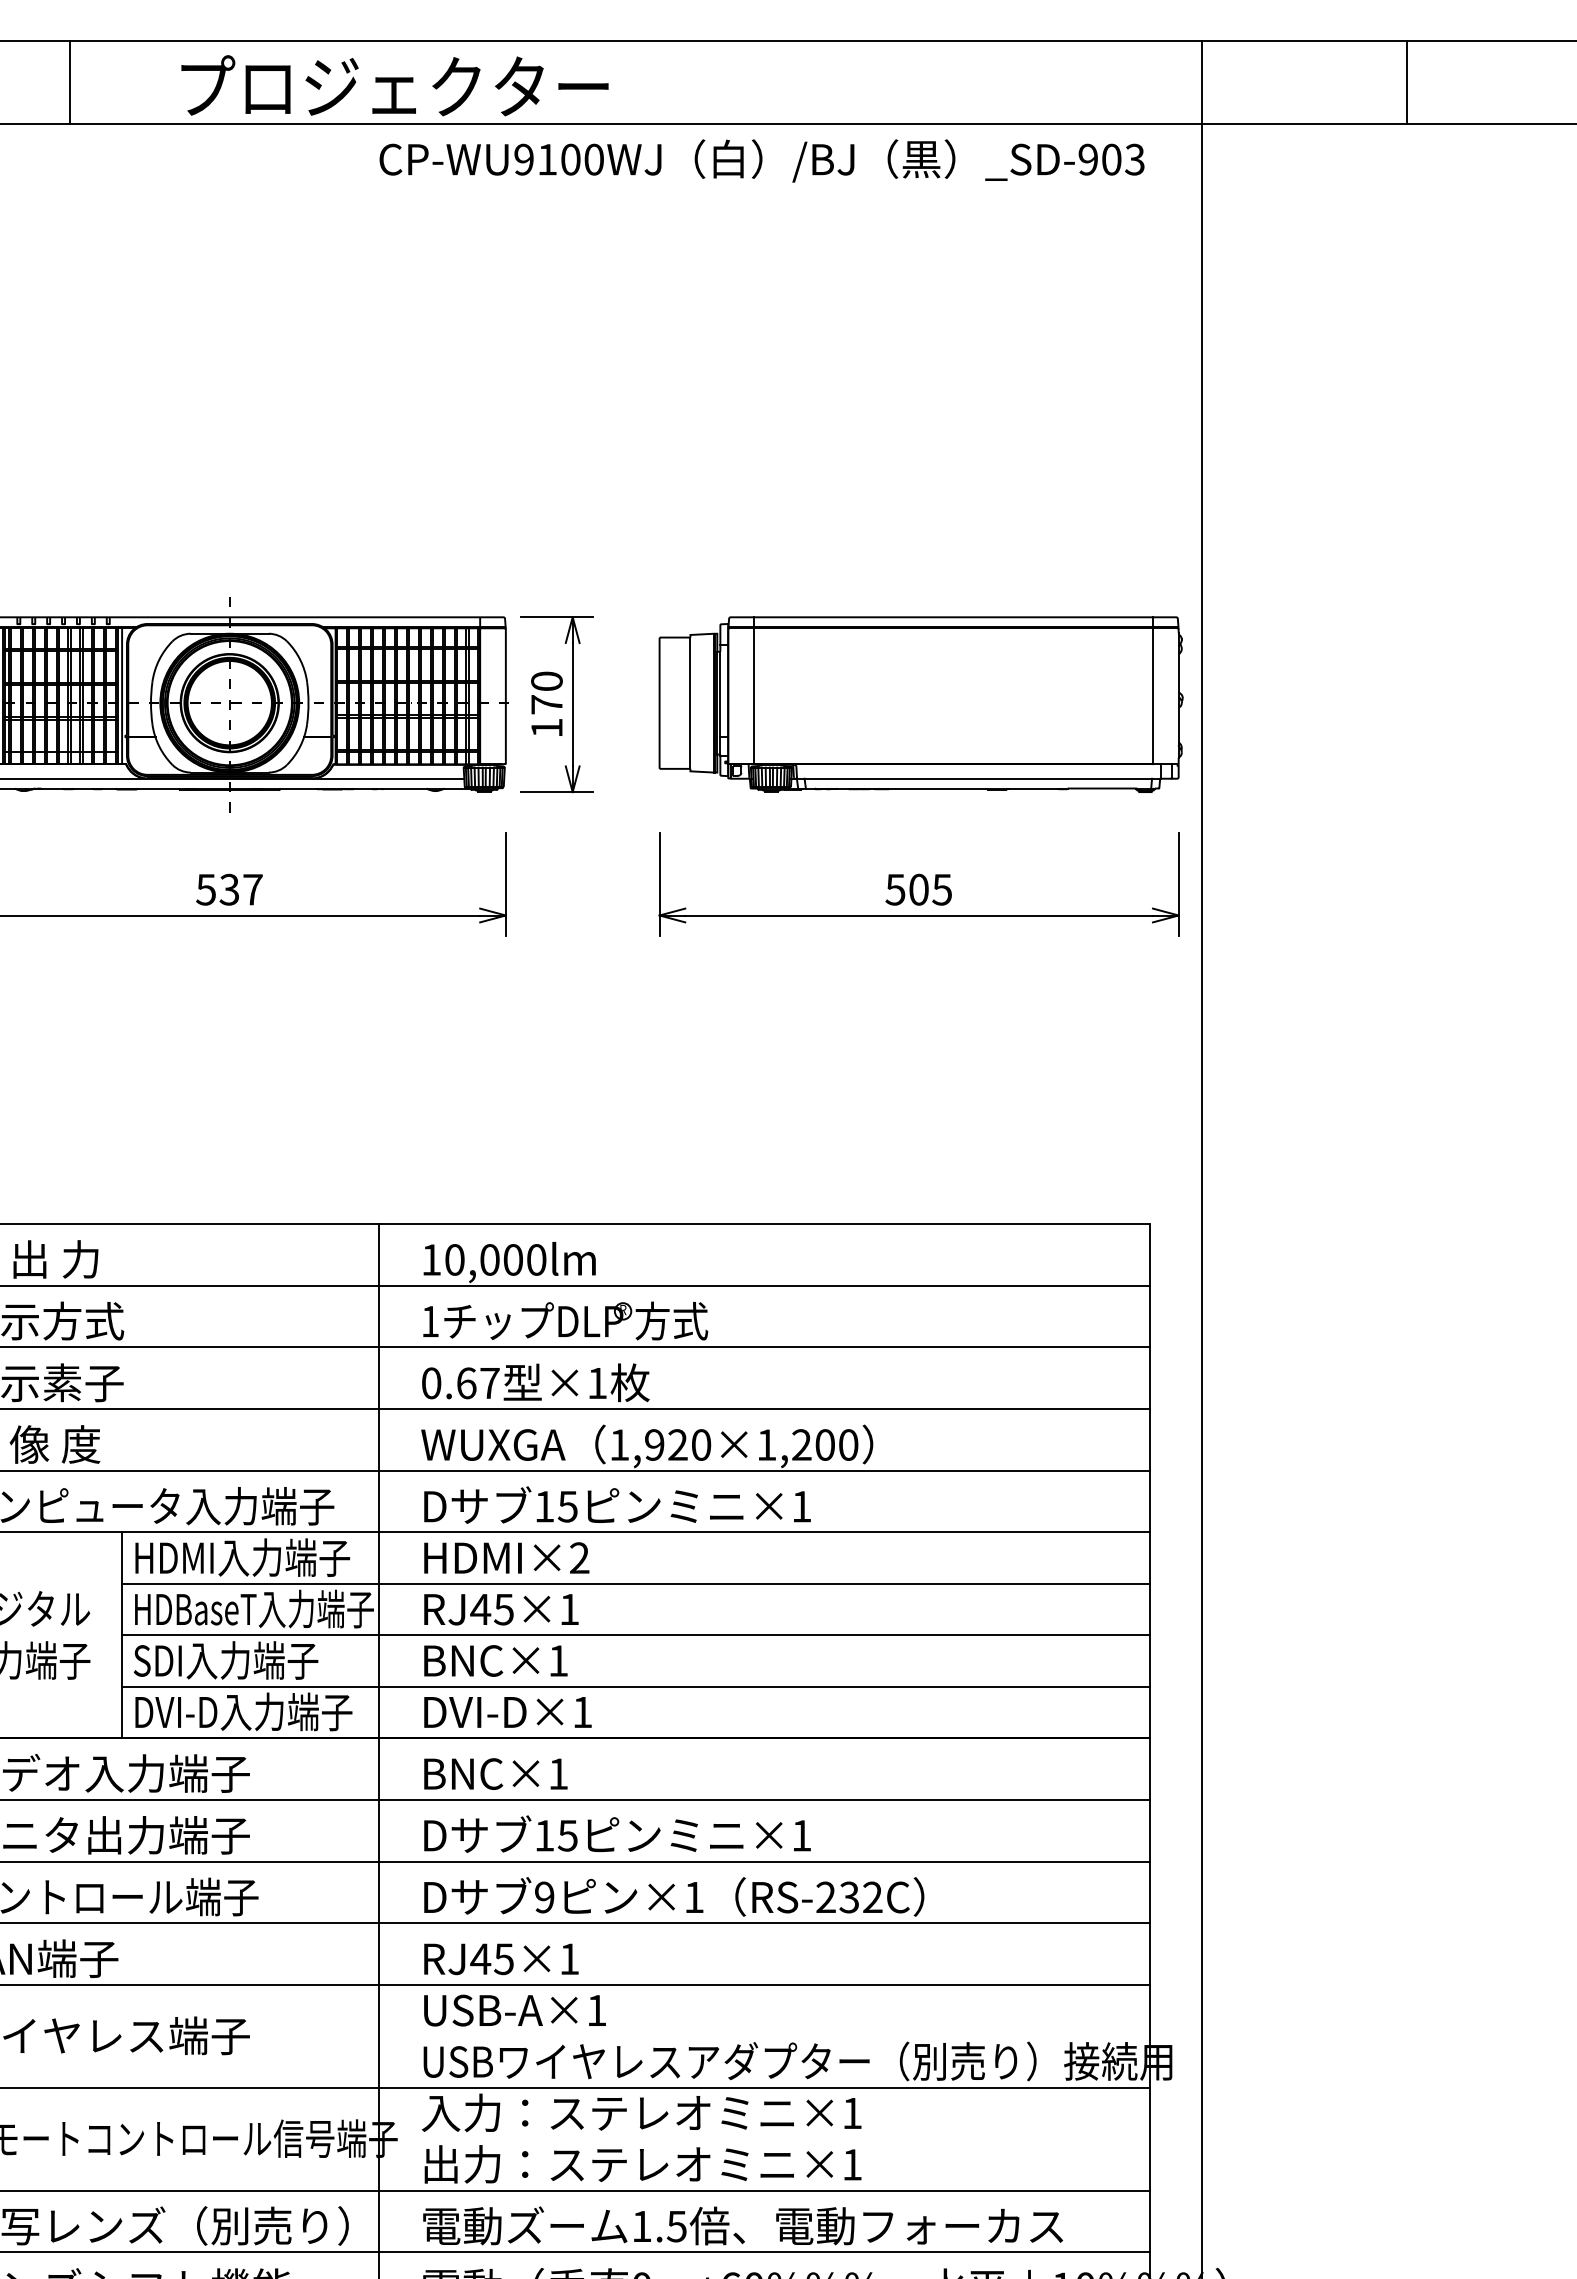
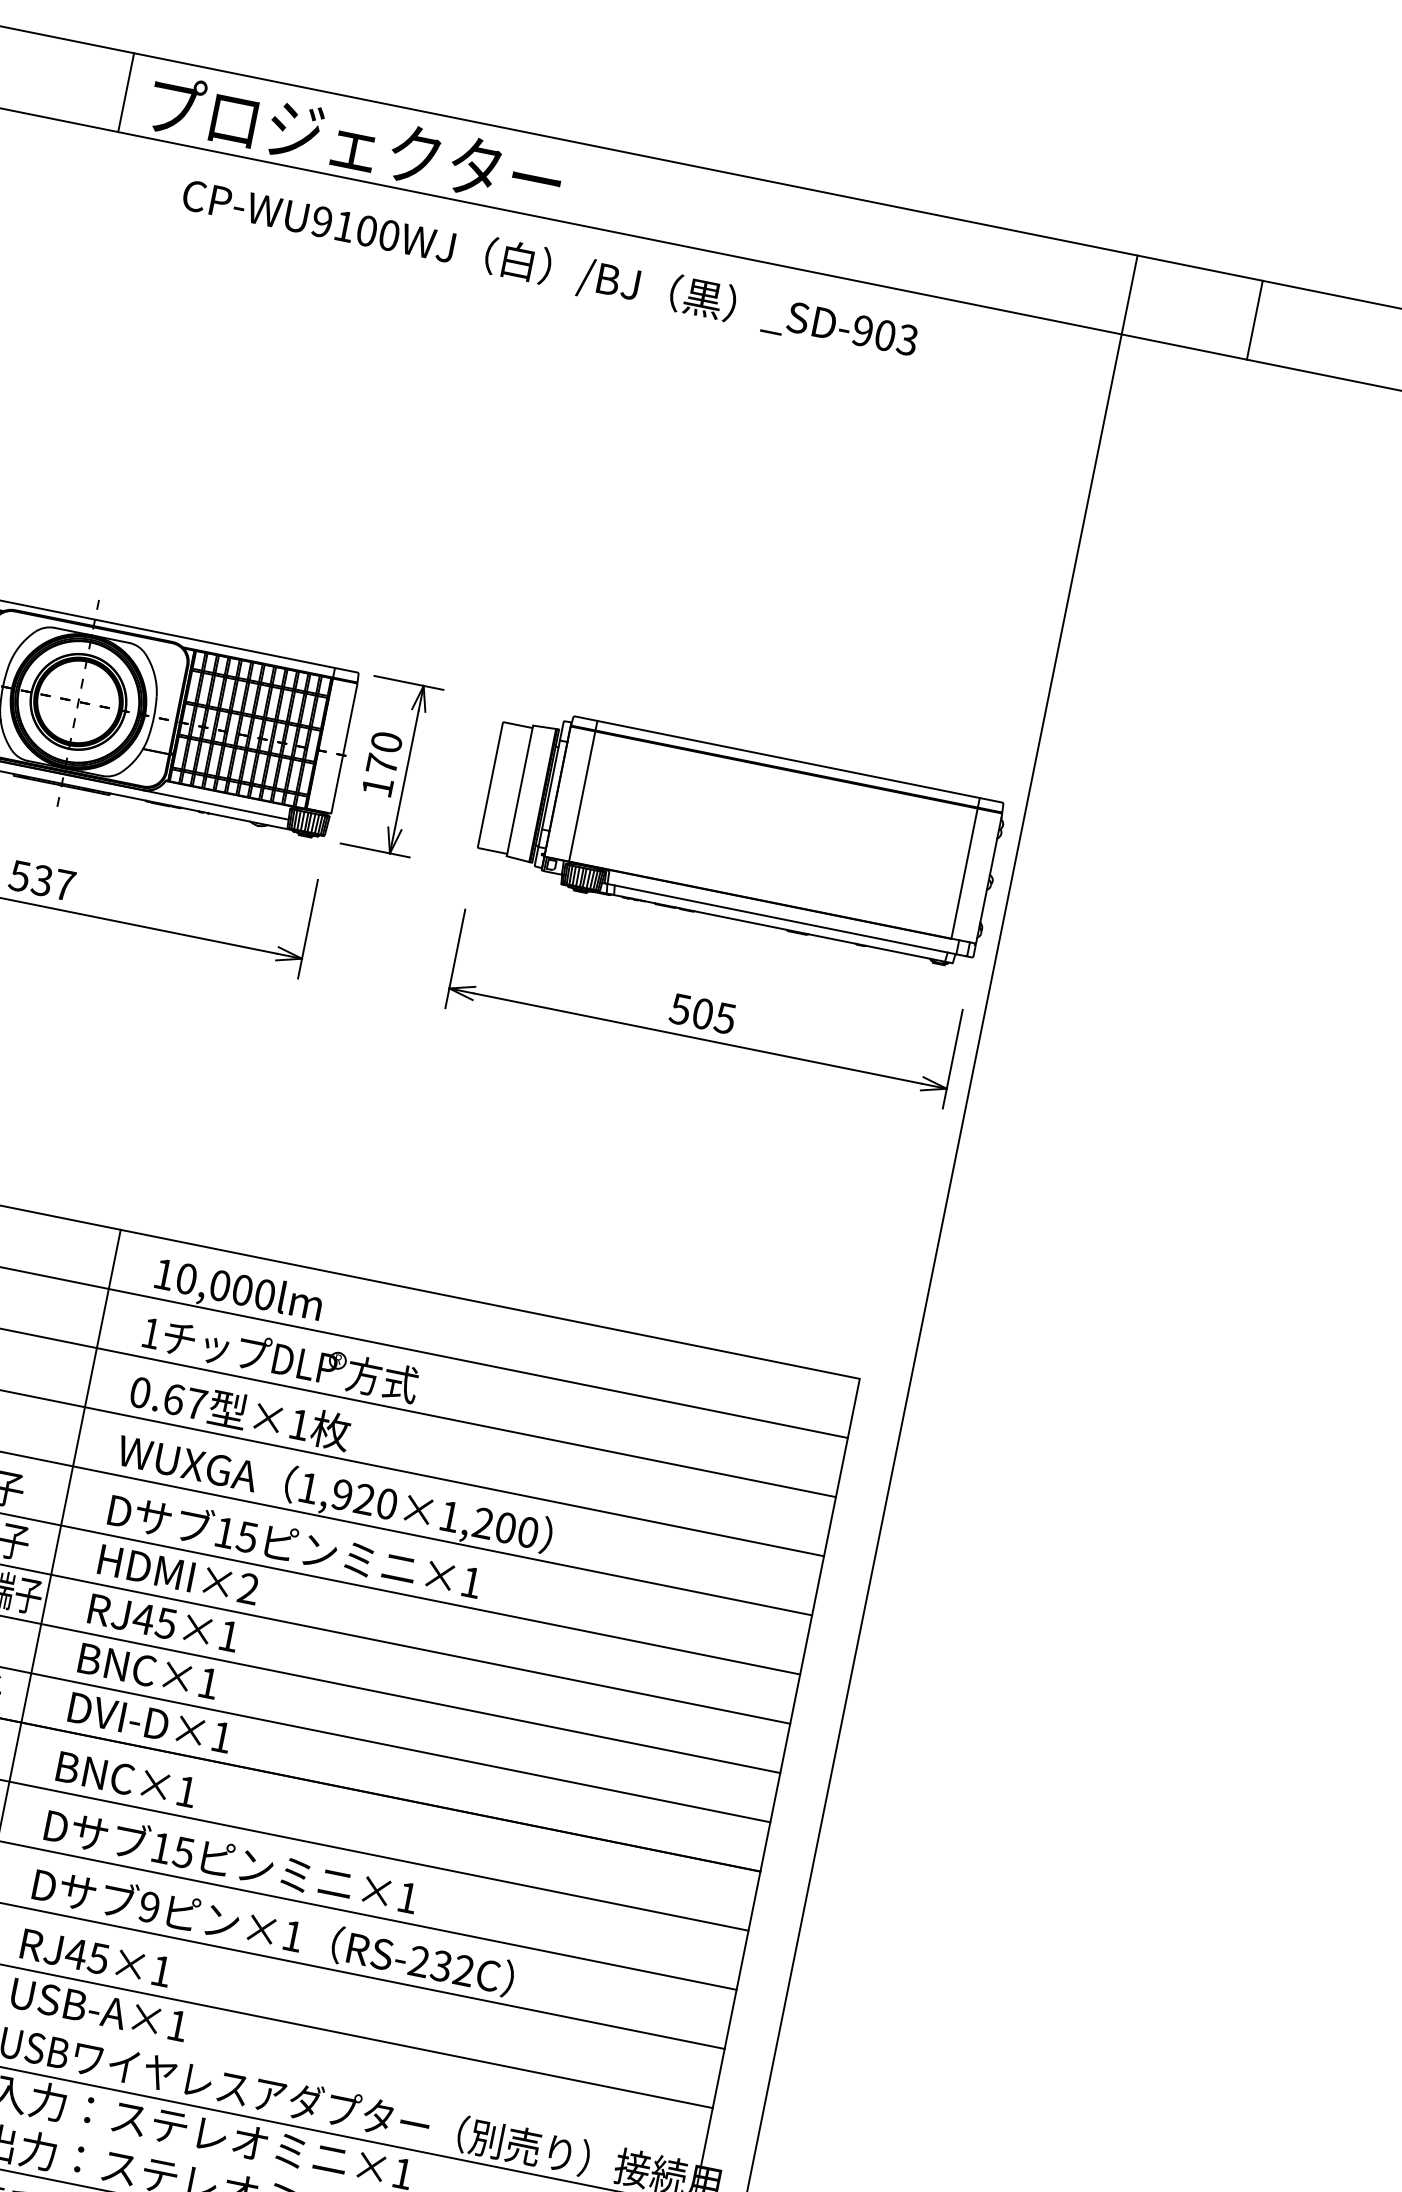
line: (70, 82) -> (126, 92), moved
line: (1407, 82) -> (1255, 320), moved
text: (761, 160) -> (549, 268), moved

